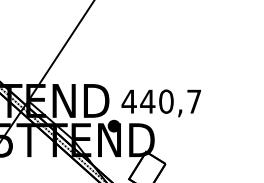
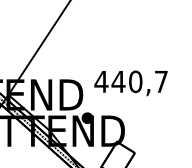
text: (160, 103) -> (130, 83), moved

